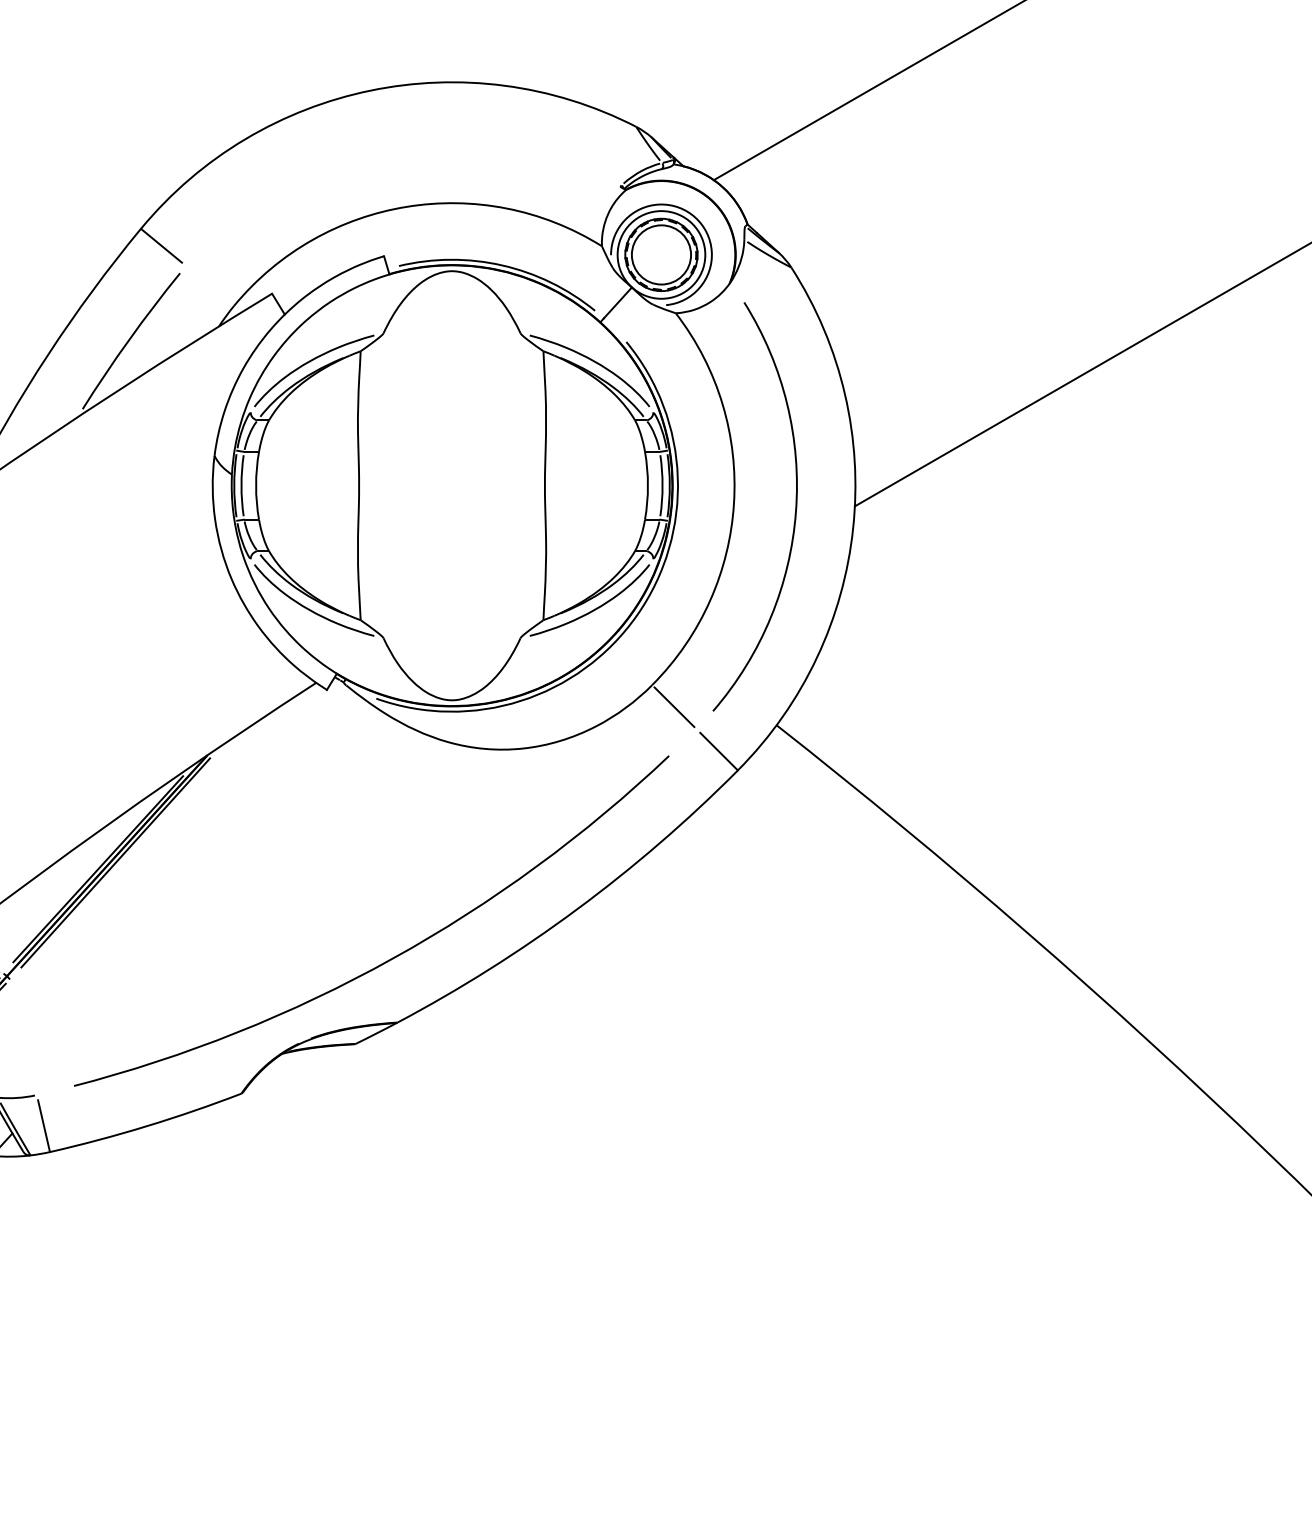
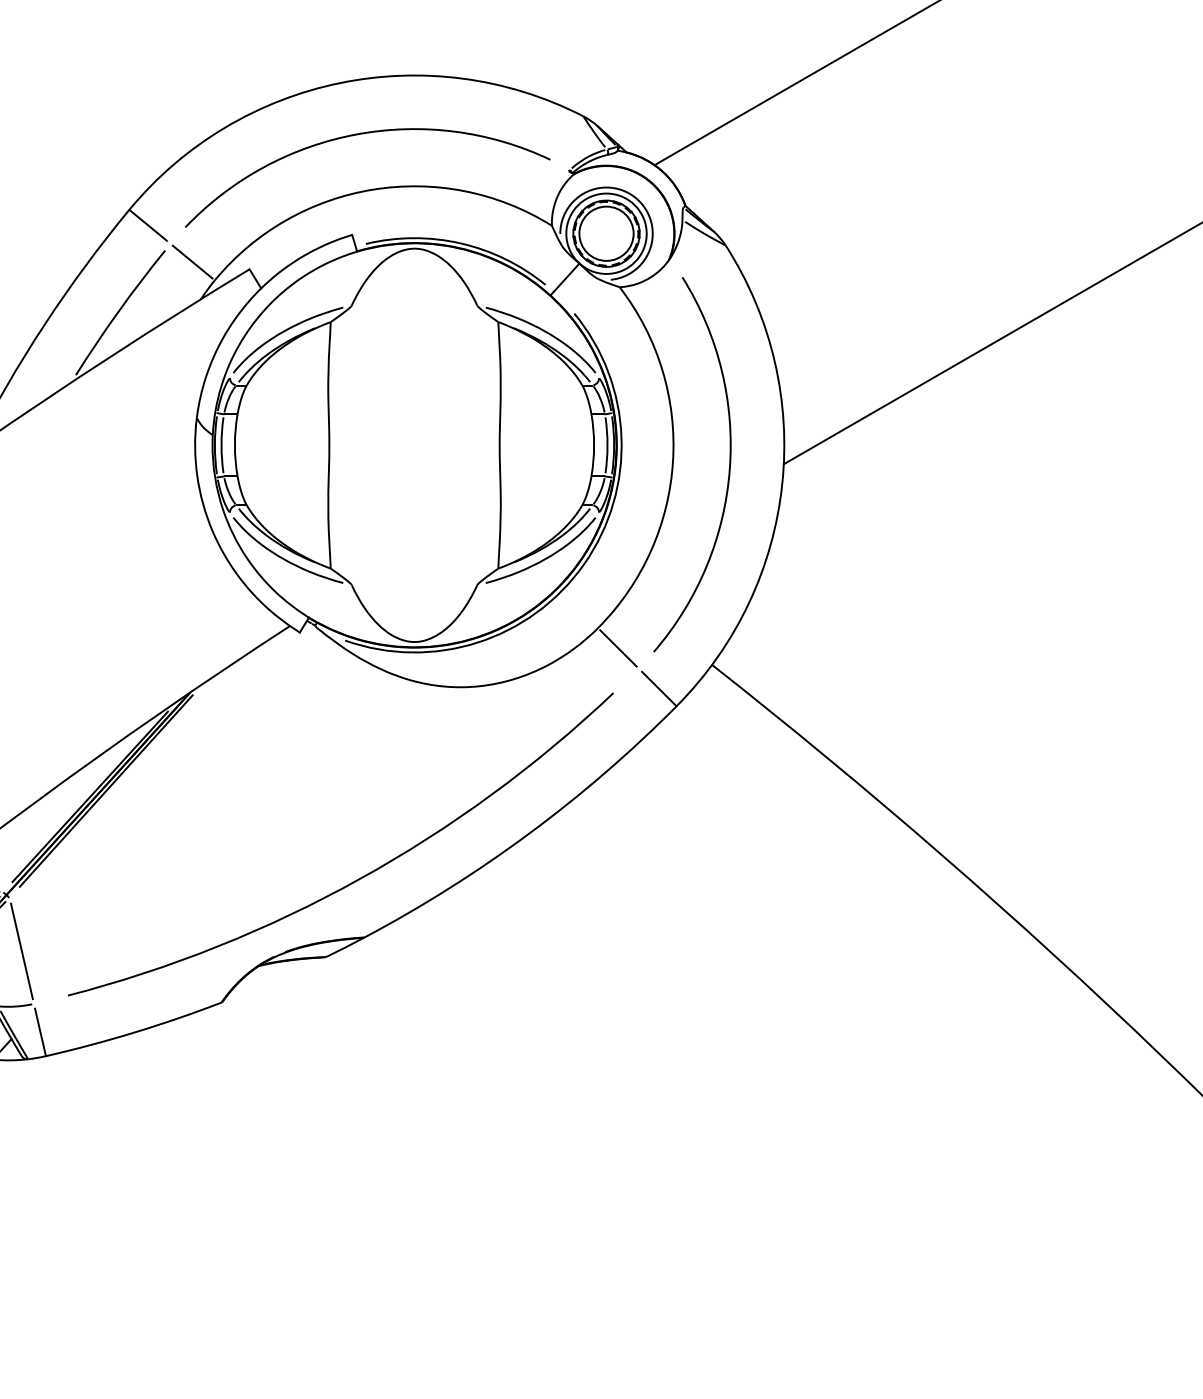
arc: (391, 147) -> (359, 135), added
line: (209, 285) -> (192, 261), added
line: (23, 1037) -> (21, 951), added

